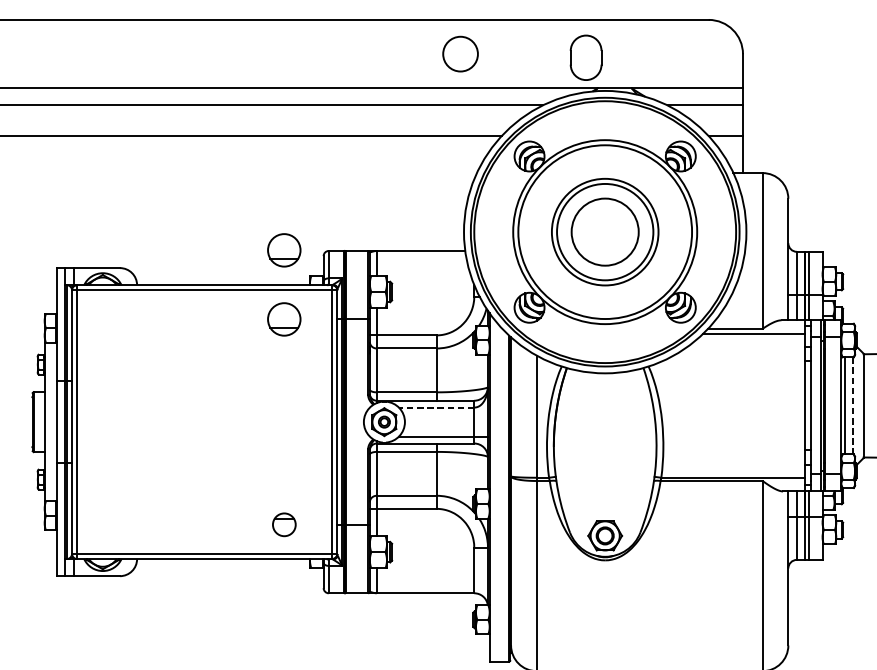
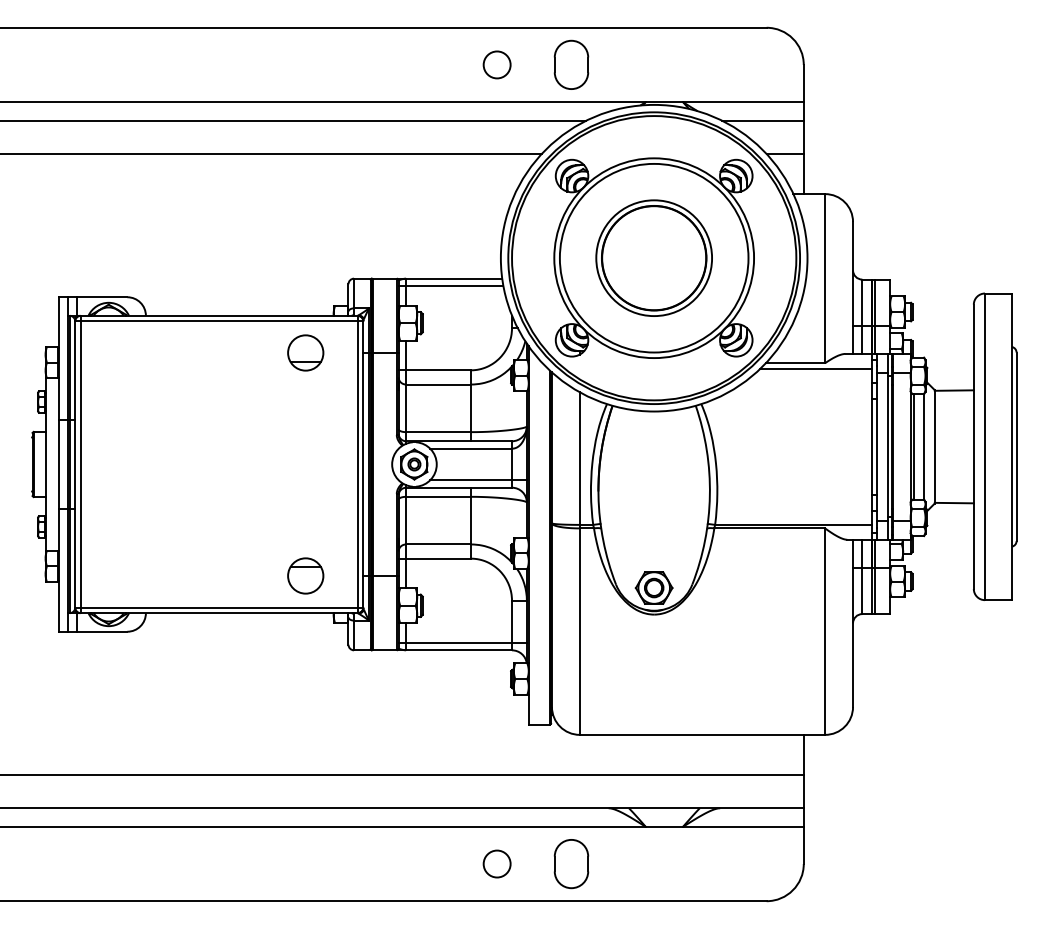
circle: (459, 53) -> (496, 64), size x0.71
part: (586, 57) -> (571, 64), moved
circle: (605, 232) -> (654, 258), size x1.43
part: (284, 249) -> (305, 277), removed
line: (417, 258) -> (450, 286), added
line: (853, 405) -> (923, 446), dashed -> solid
line: (436, 407) -> (471, 448), dashed -> solid
part: (284, 524) -> (305, 575), size x1.43
line: (428, 586) -> (462, 642), added

